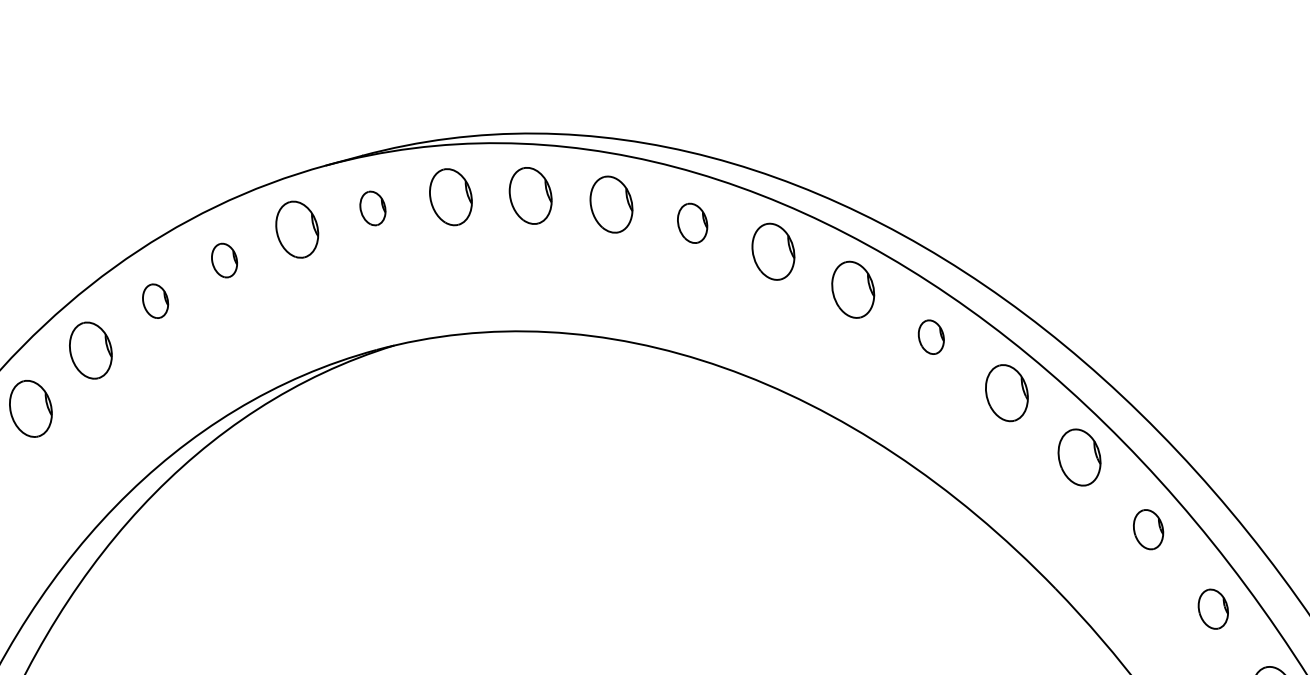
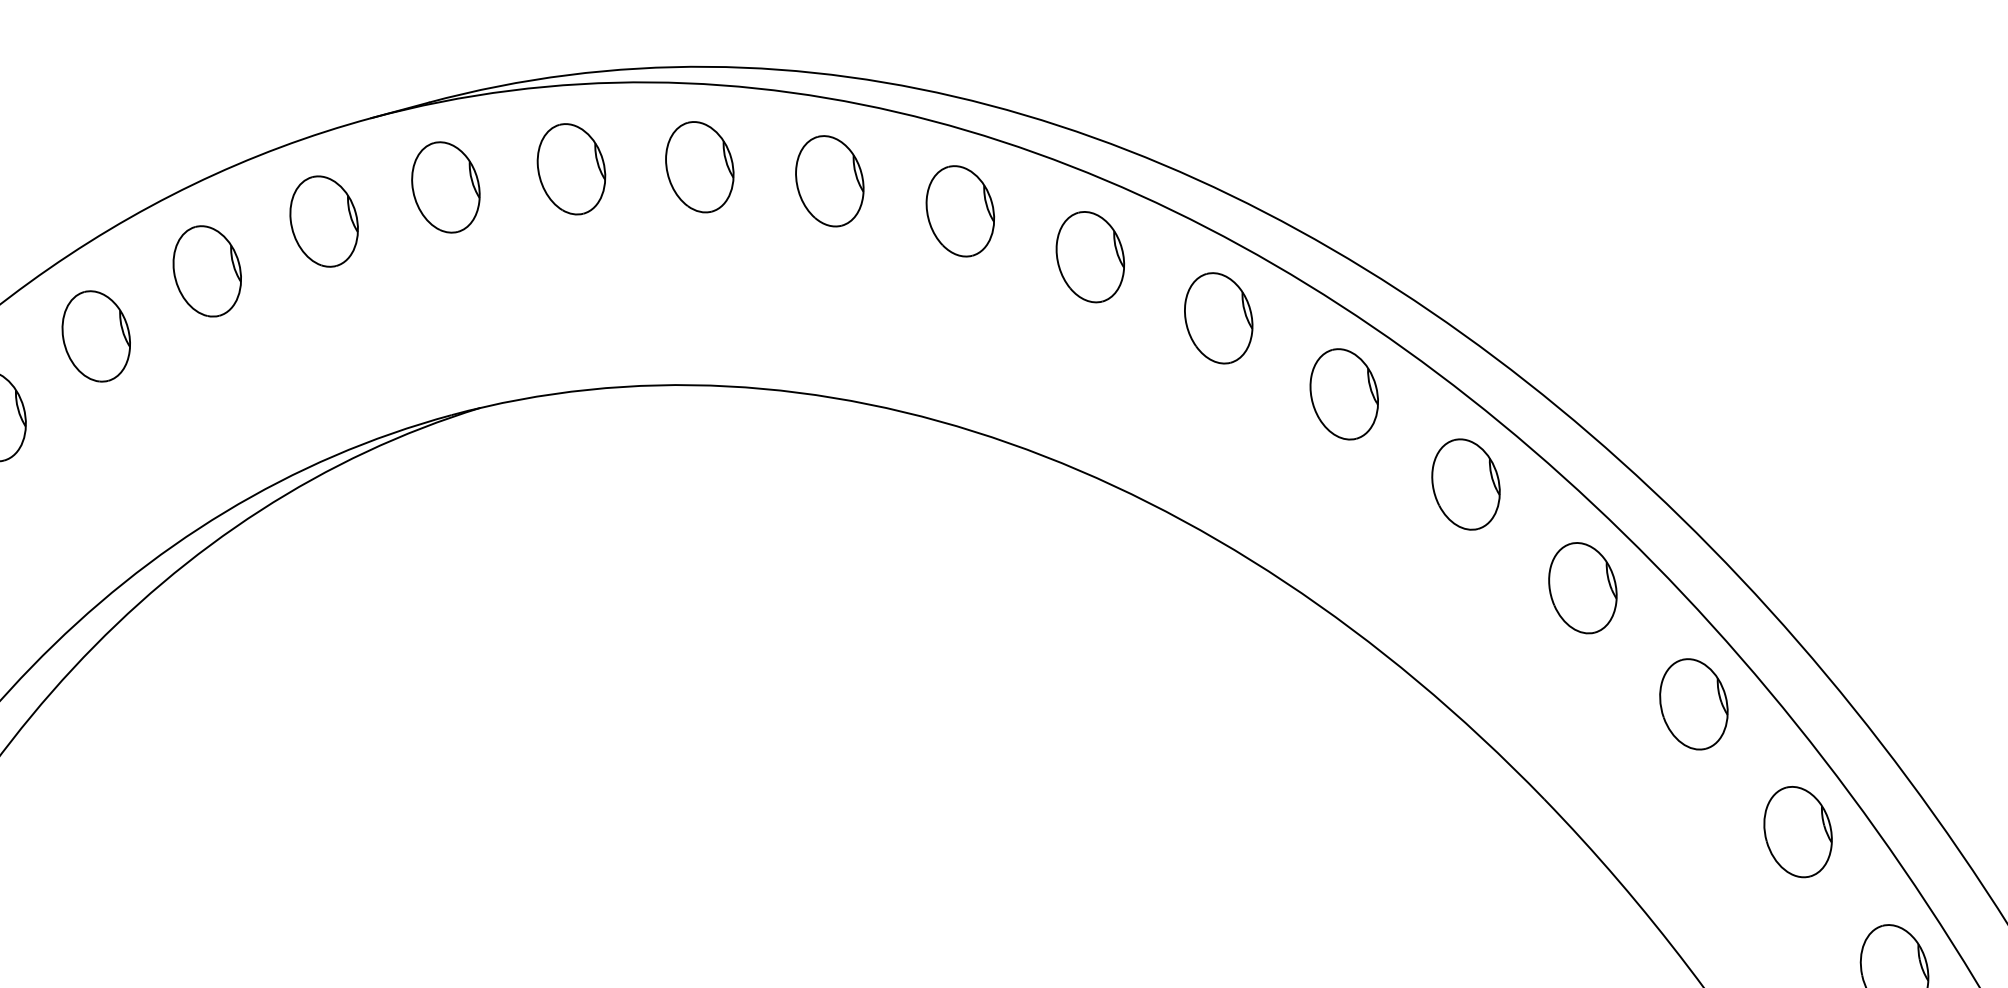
part: (372, 208) -> (445, 187), size x1.67
part: (692, 223) -> (960, 211), size x1.43
part: (224, 260) -> (207, 271), size x1.67
part: (155, 301) -> (96, 337), size x1.67
part: (931, 337) -> (1344, 395), size x1.67
part: (1148, 529) -> (1693, 703), size x1.43
part: (1213, 609) -> (1798, 832), size x1.43

